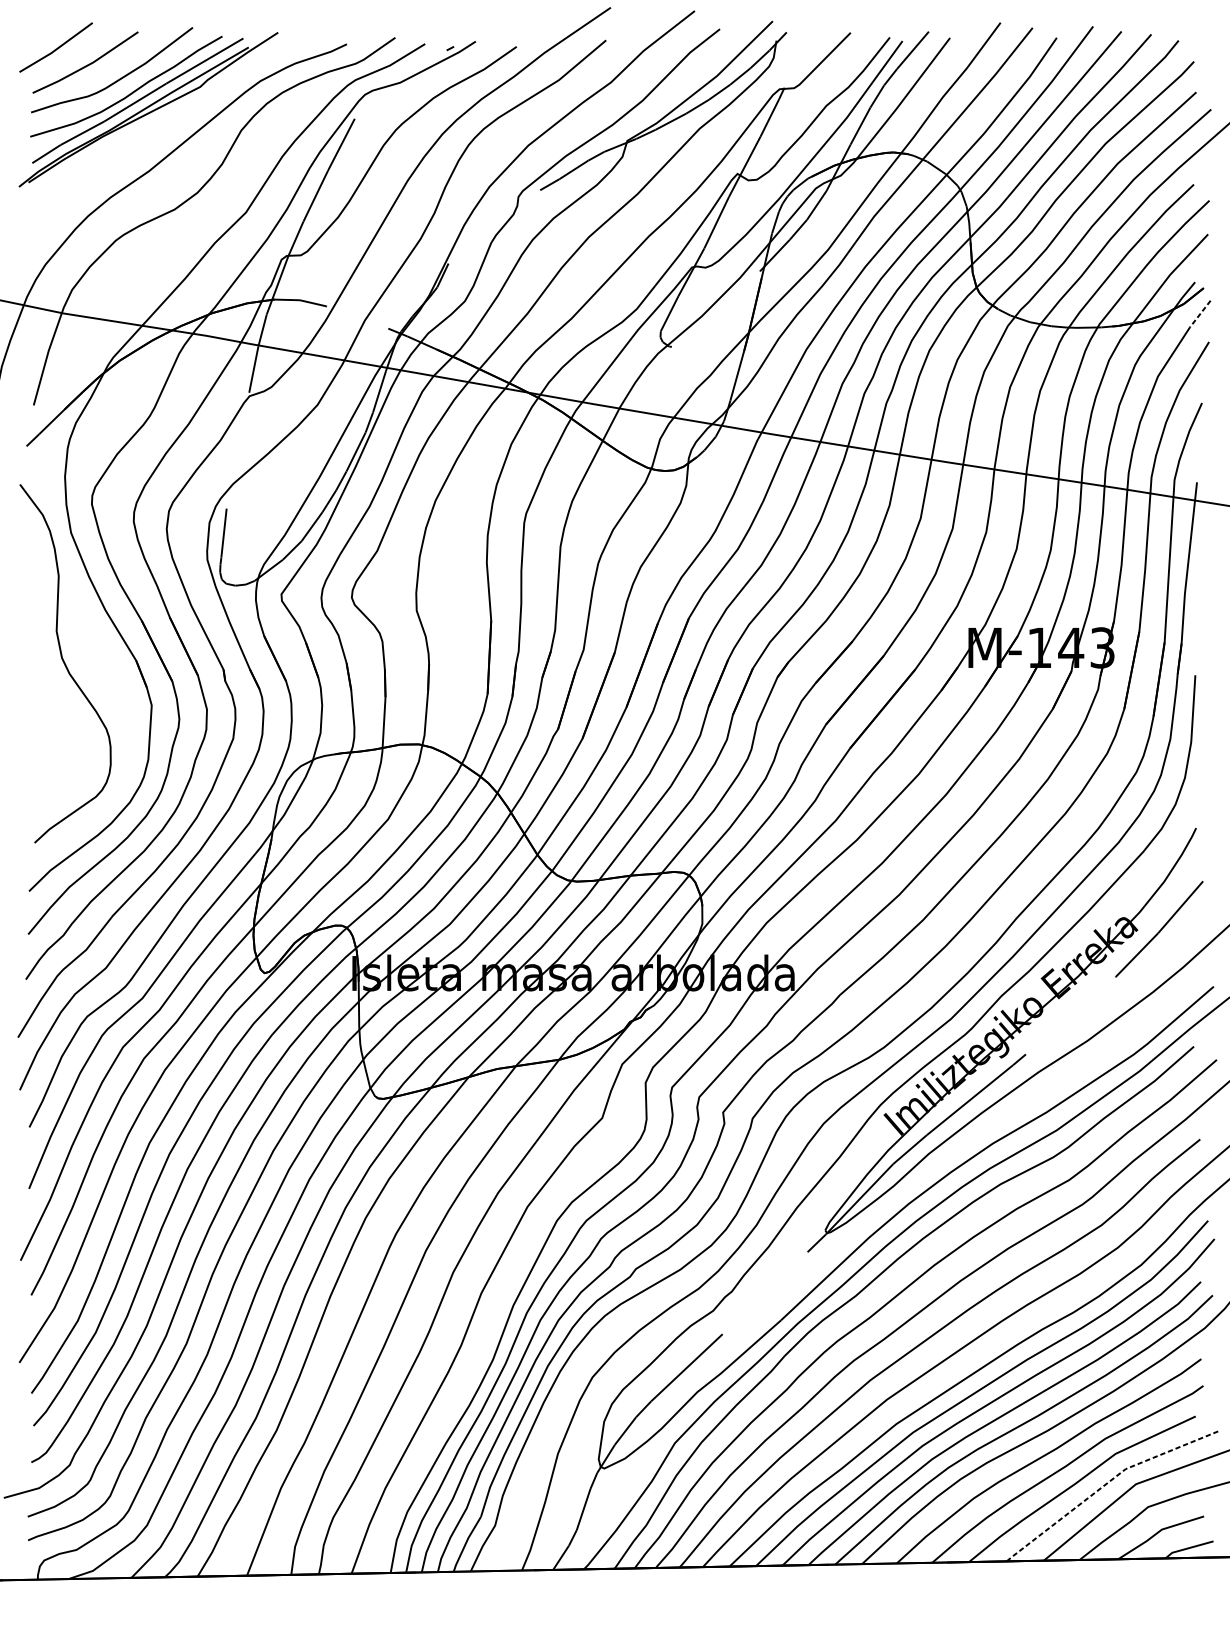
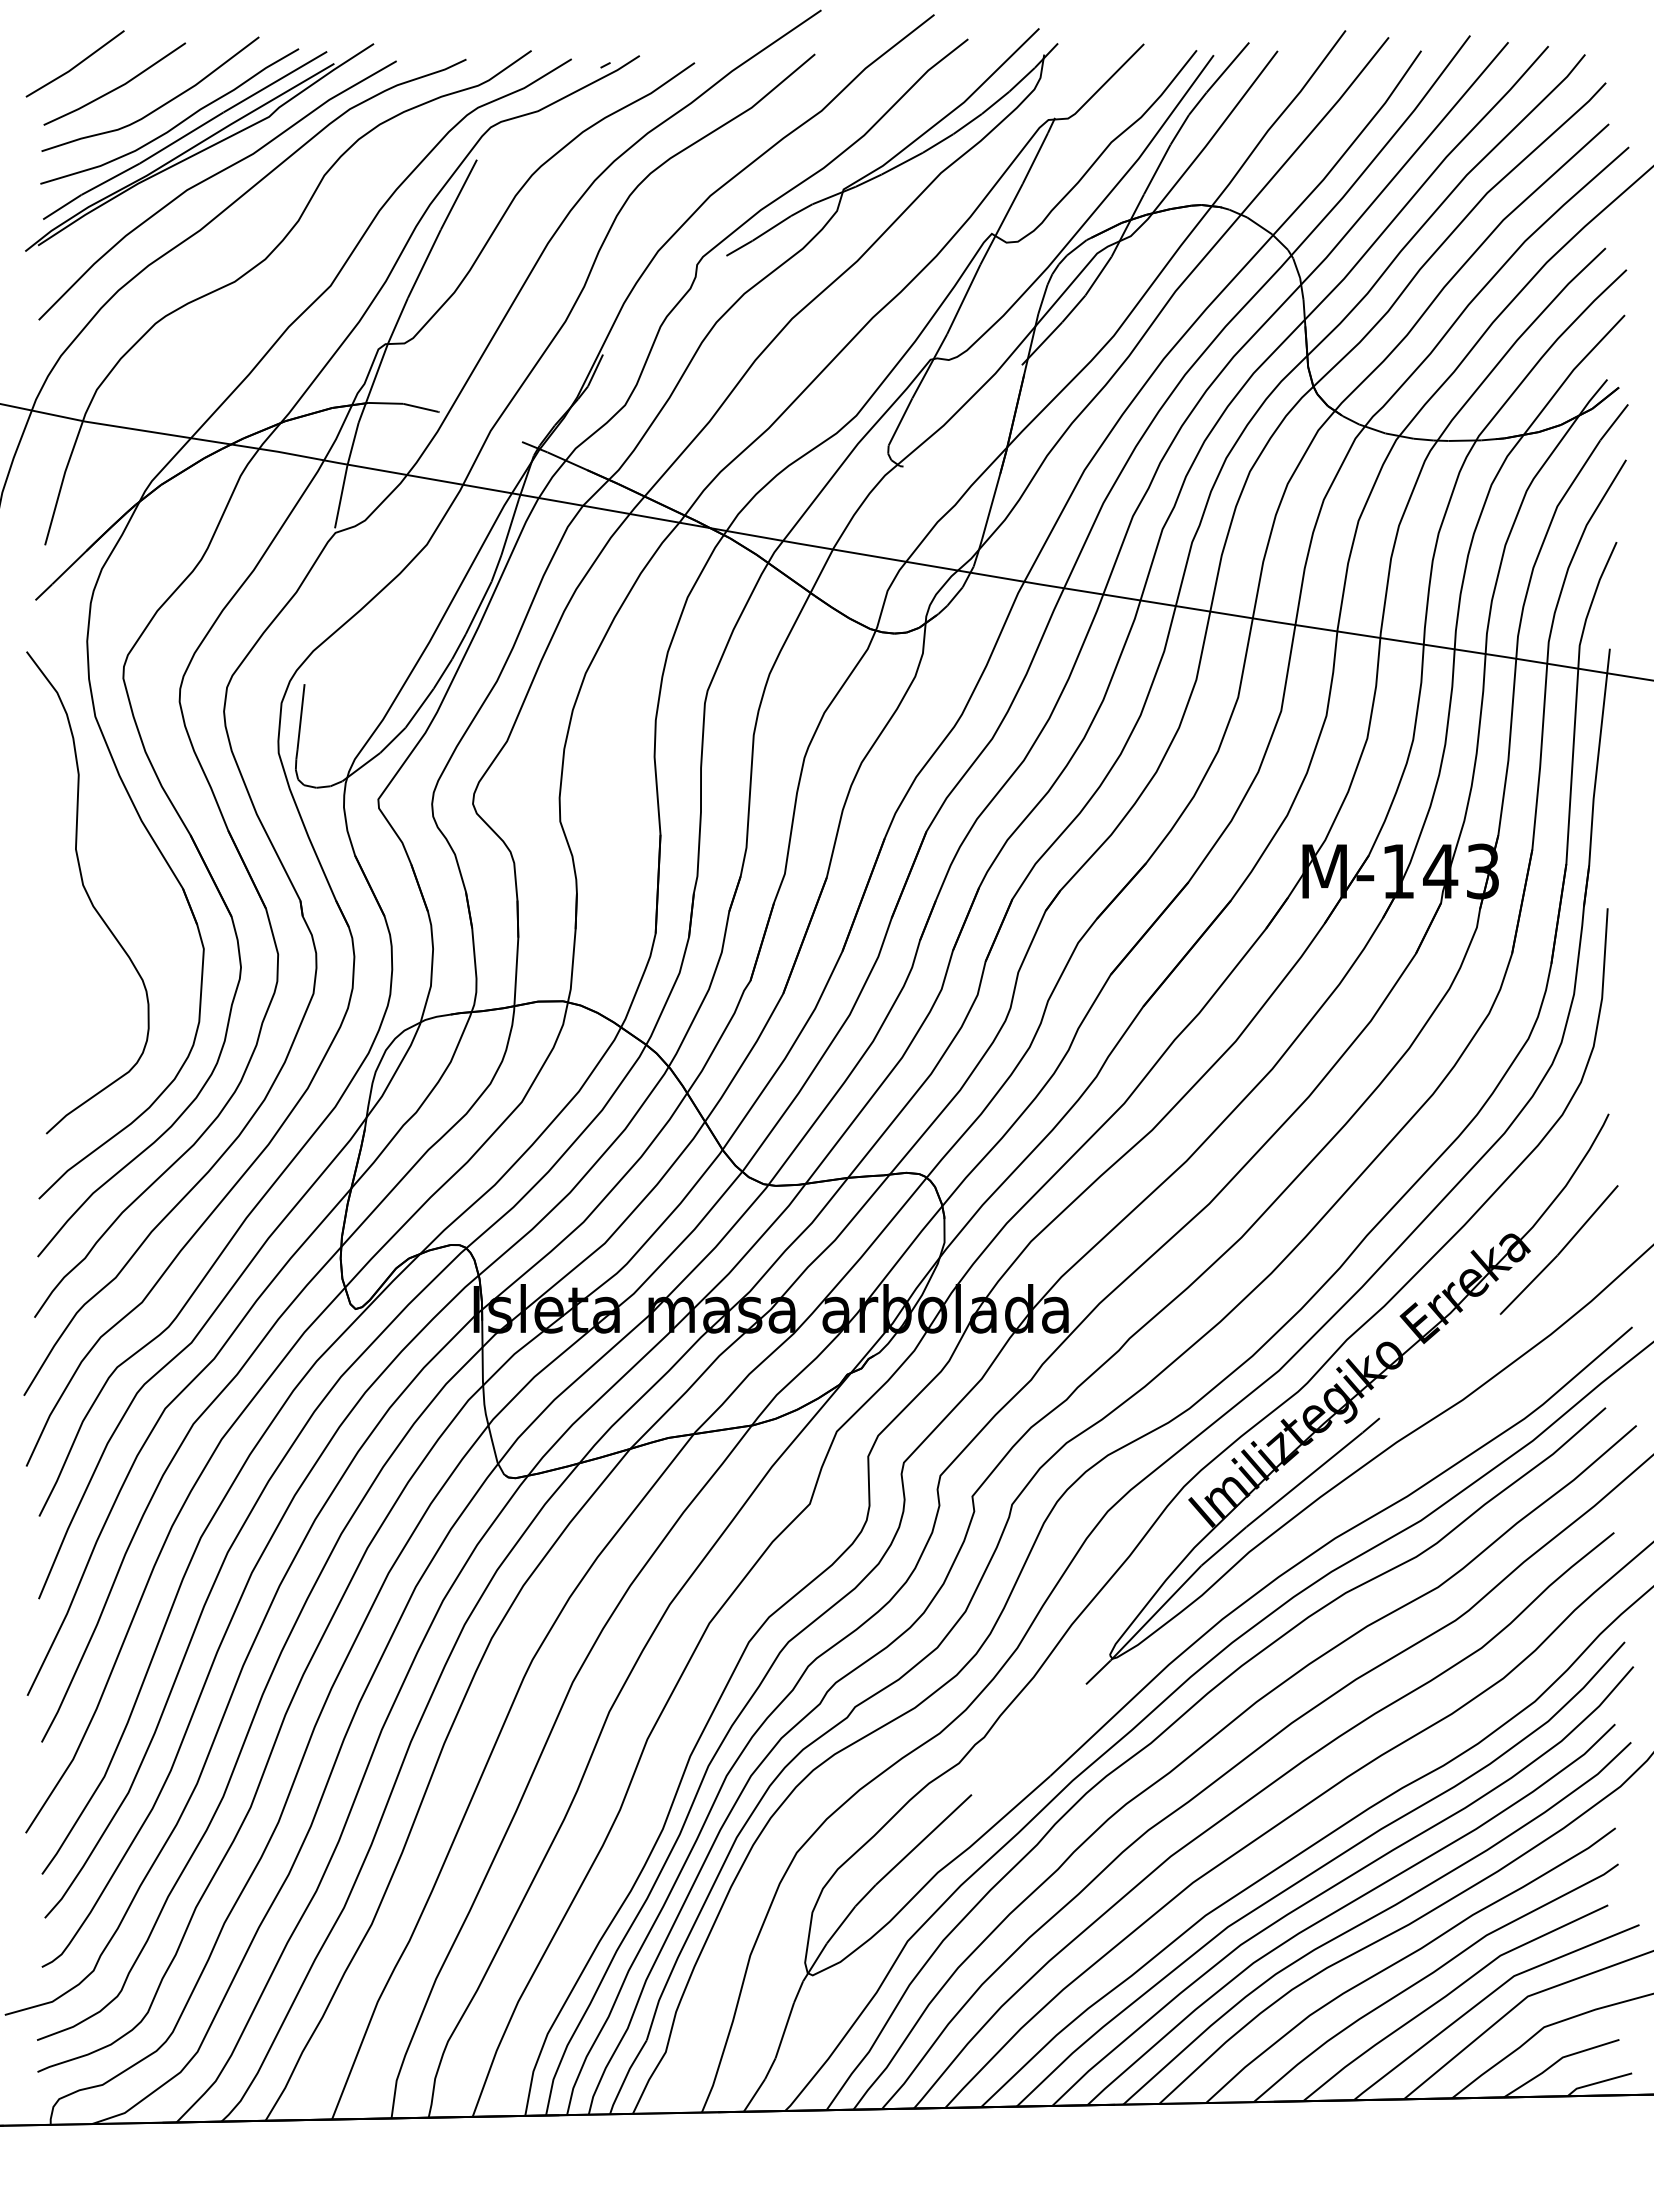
curve: (156, 132) -> (210, 178), added
line: (1200, 314) -> (1614, 422), dashed -> solid
line: (1106, 1484) -> (1487, 1996), dashed -> solid

